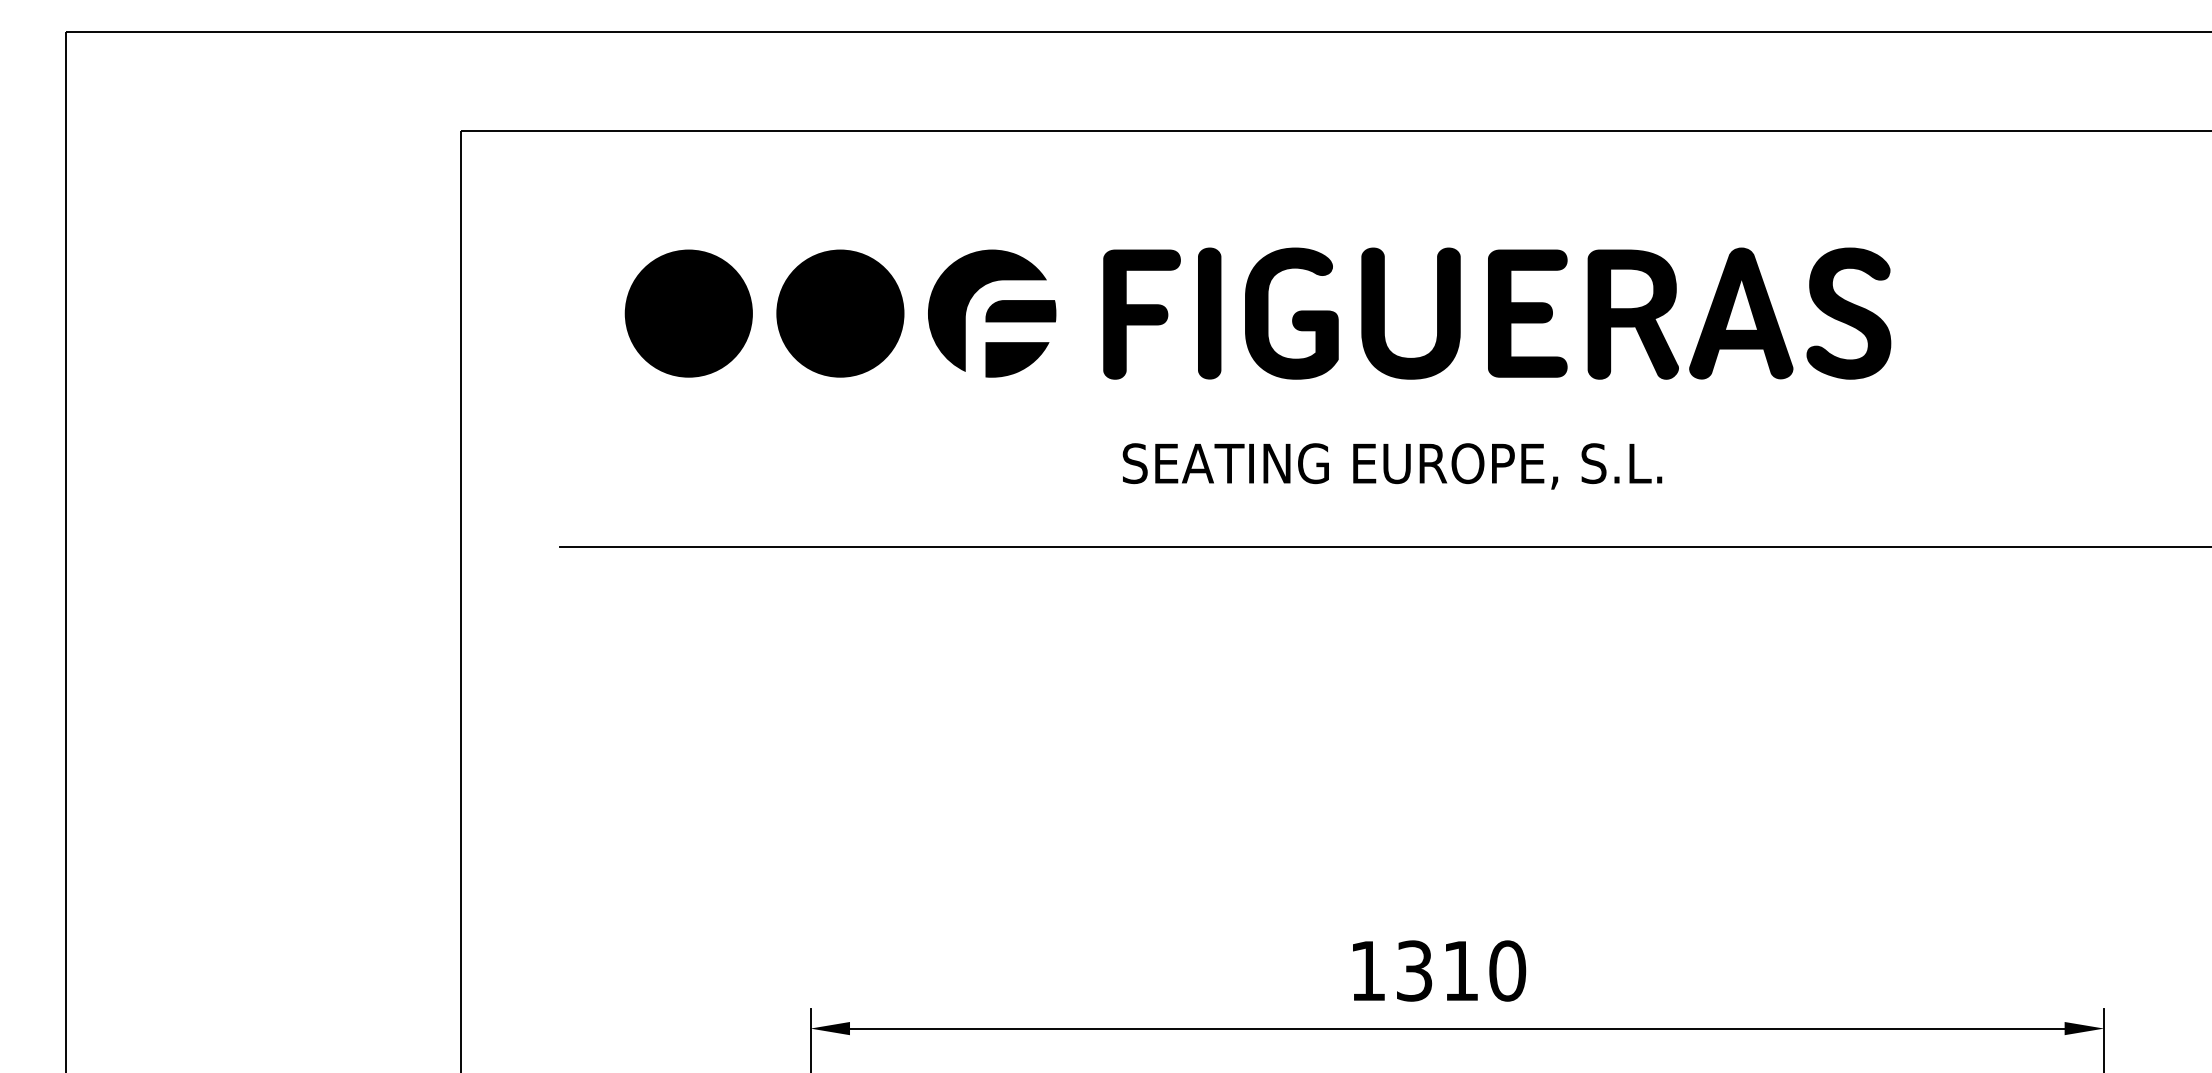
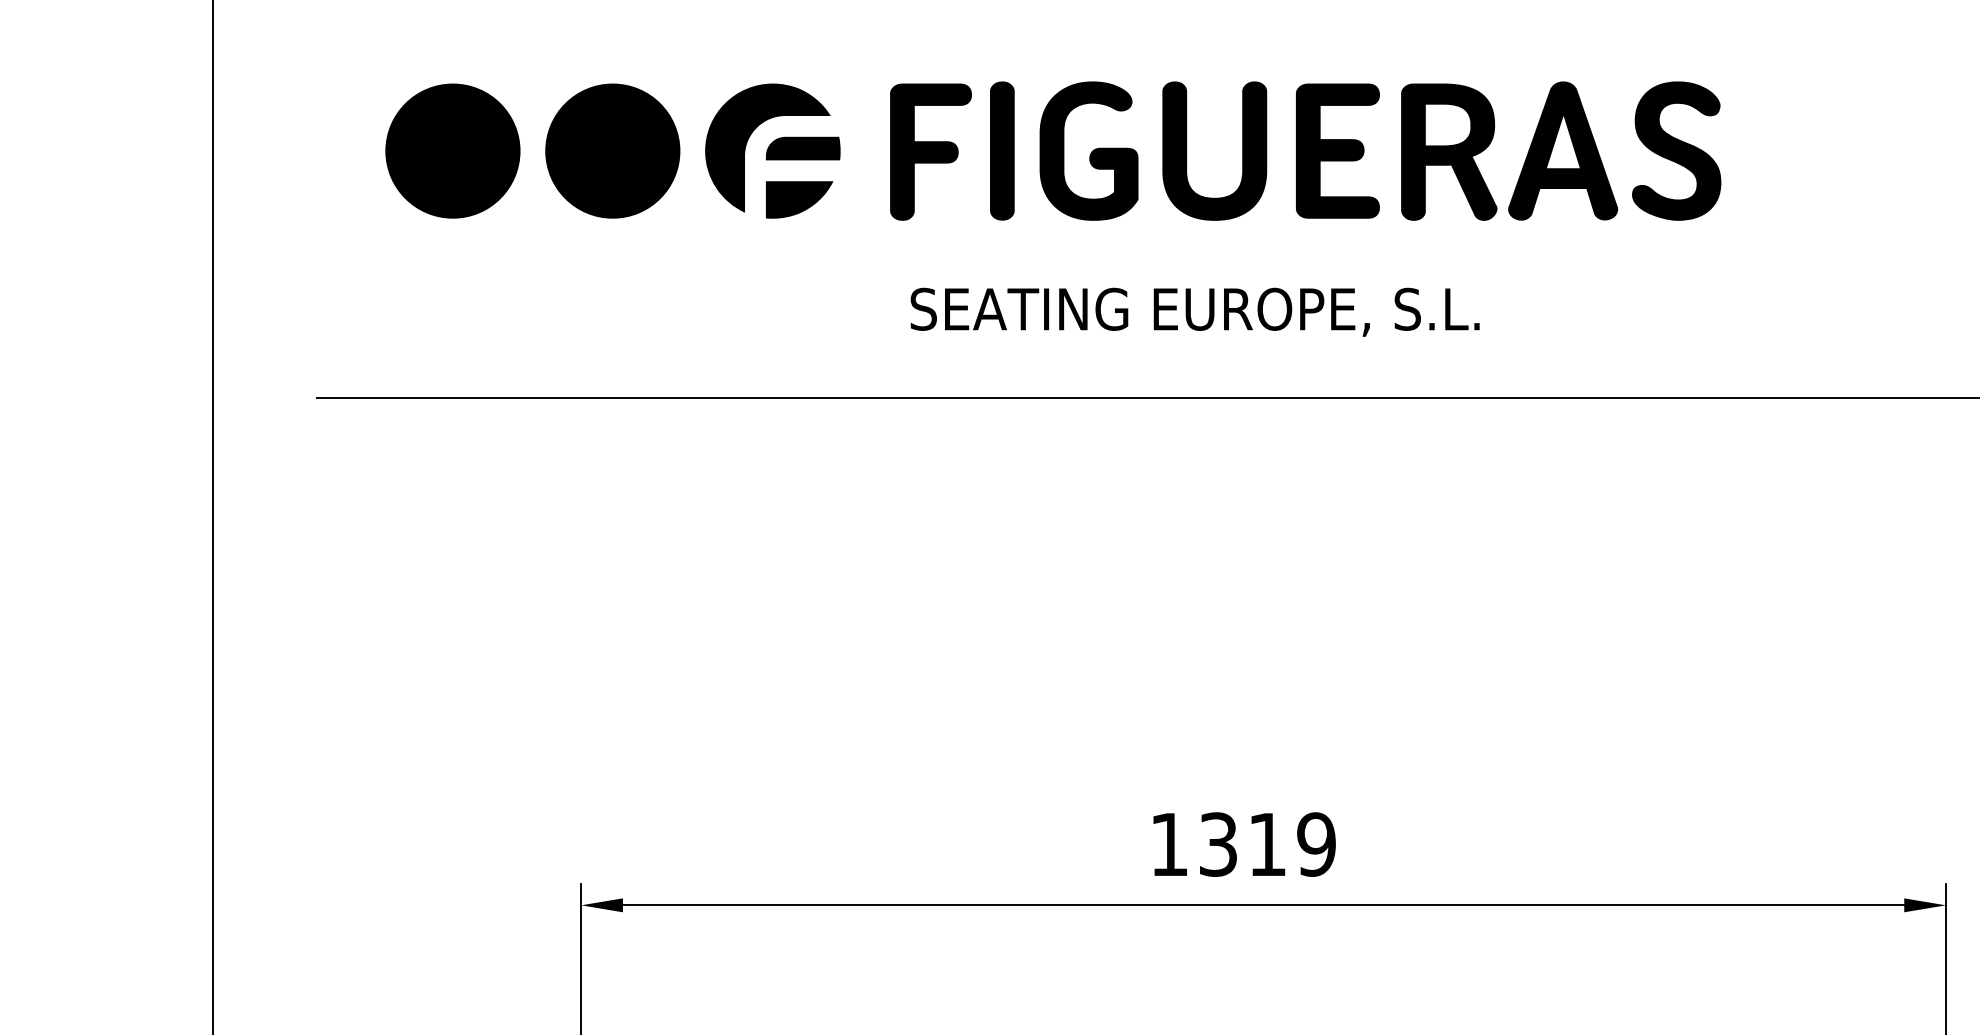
text: (1507, 970) -> (1316, 844), 1310 -> 1319

